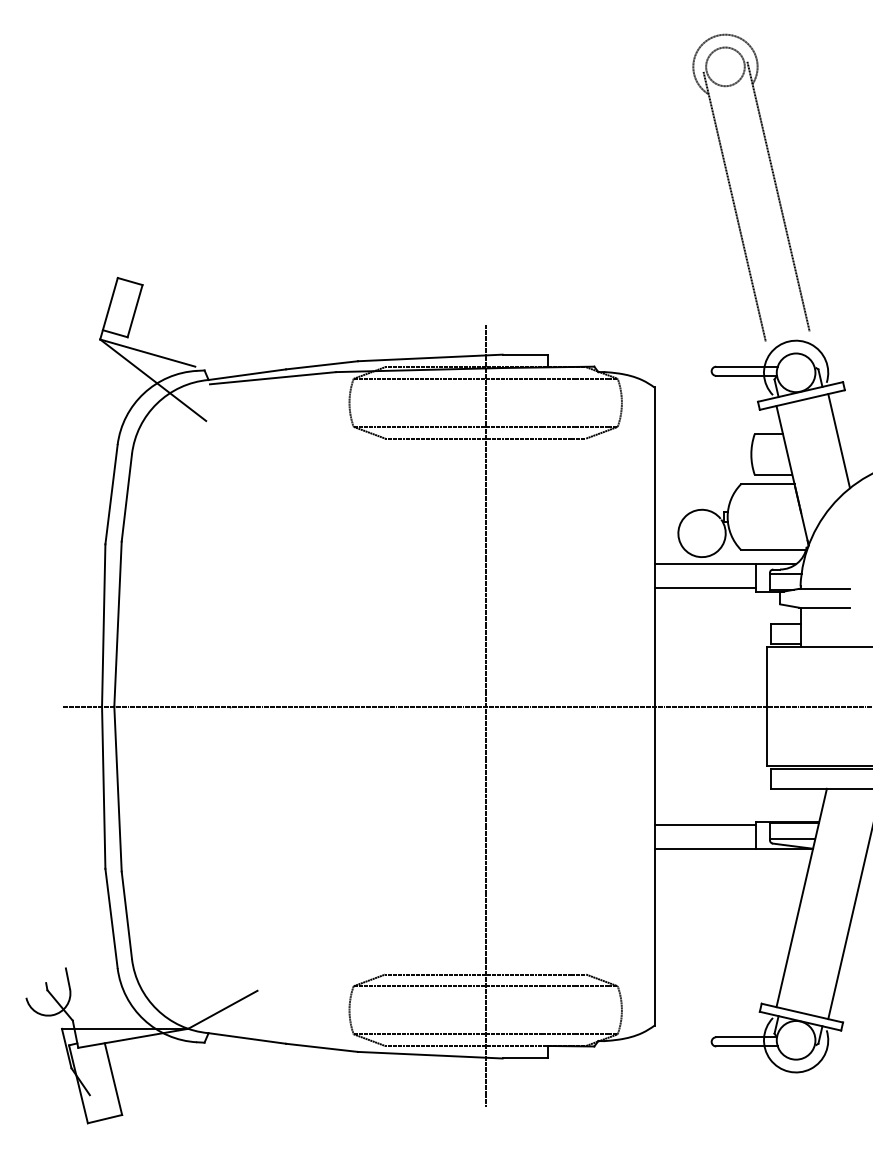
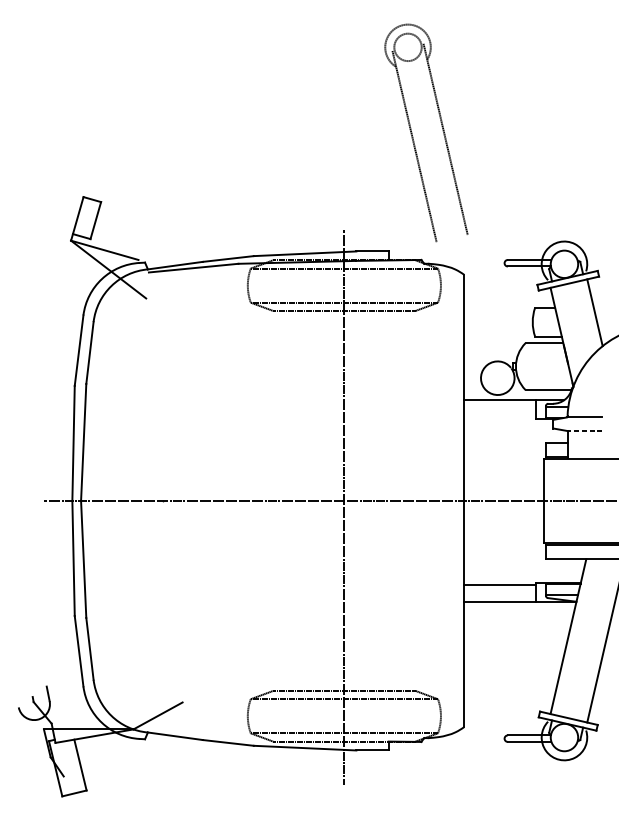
part: (732, 191) -> (413, 135), moved
line: (705, 588) -> (500, 417), removed
line: (824, 607) -> (584, 430), solid -> dashed

